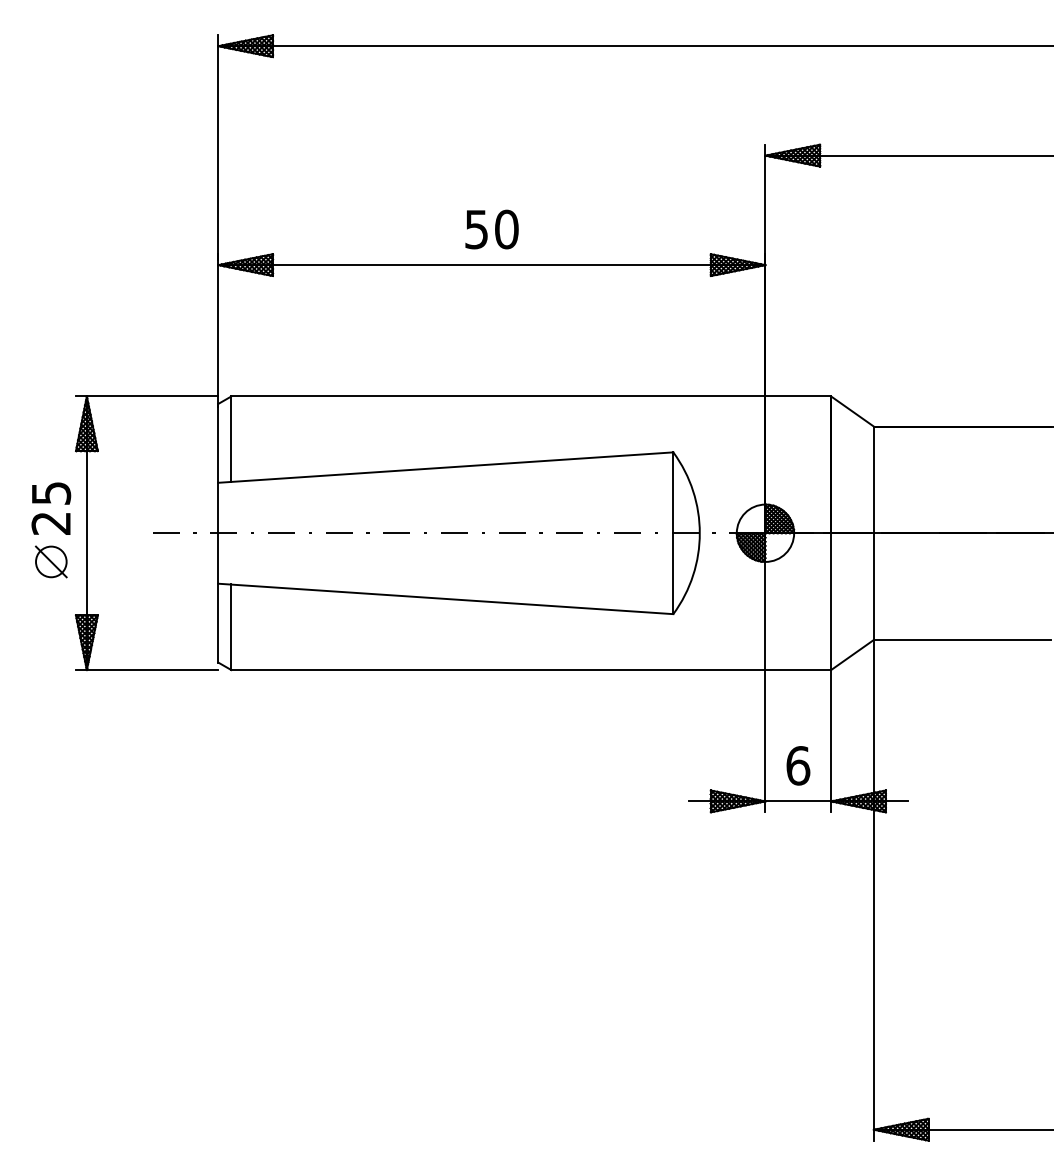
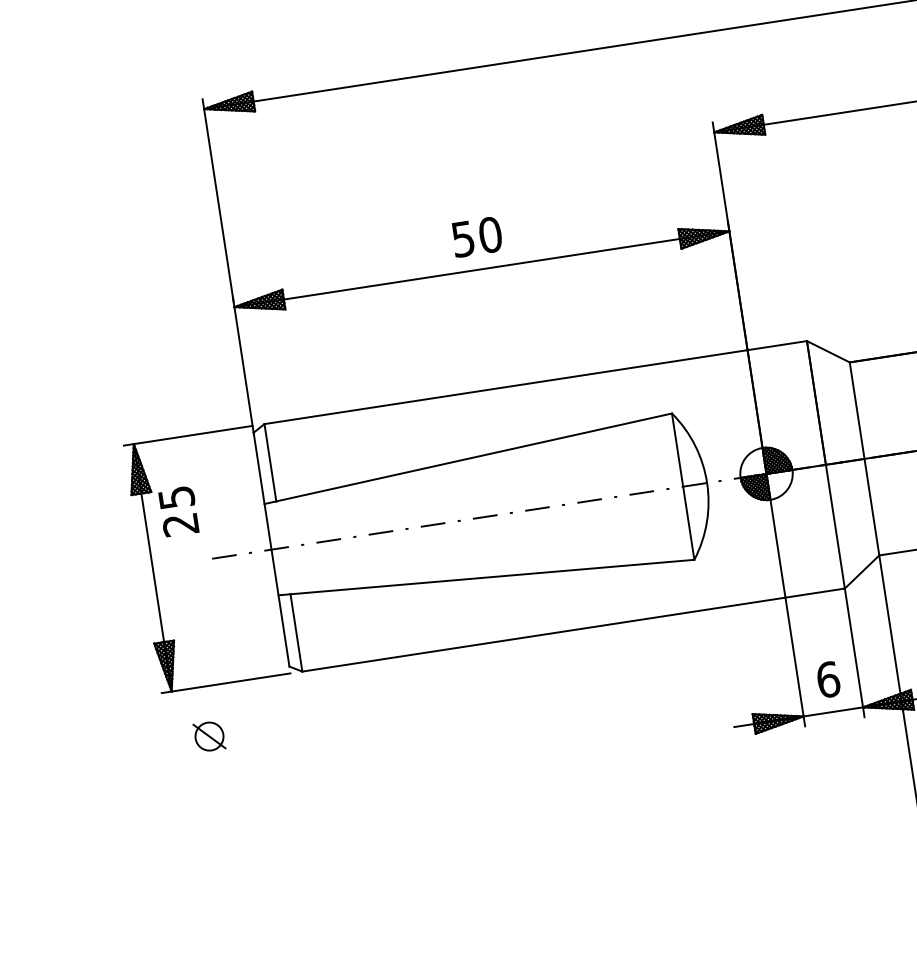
text: (51, 508) -> (178, 511), moved
part: (50, 561) -> (208, 736), moved

